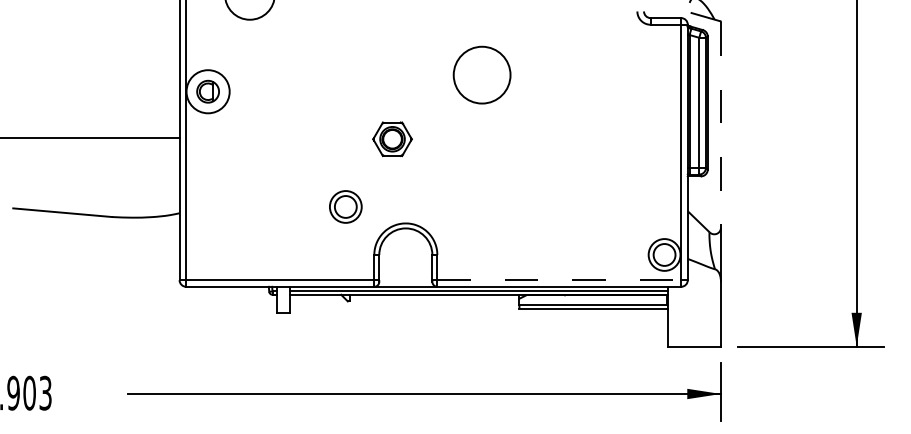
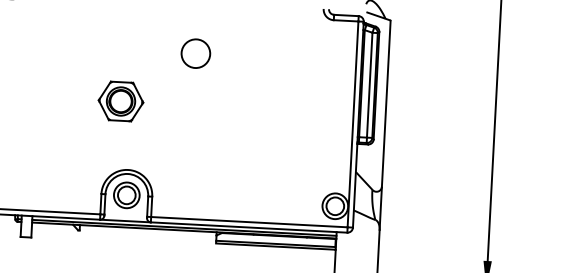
circle: (481, 74) -> (195, 53), size x0.62
line: (720, 124) -> (385, 103), dashed -> solid
part: (392, 139) -> (120, 101), size x1.43
part: (345, 206) -> (126, 194), moved
line: (559, 280) -> (249, 222), dashed -> solid

